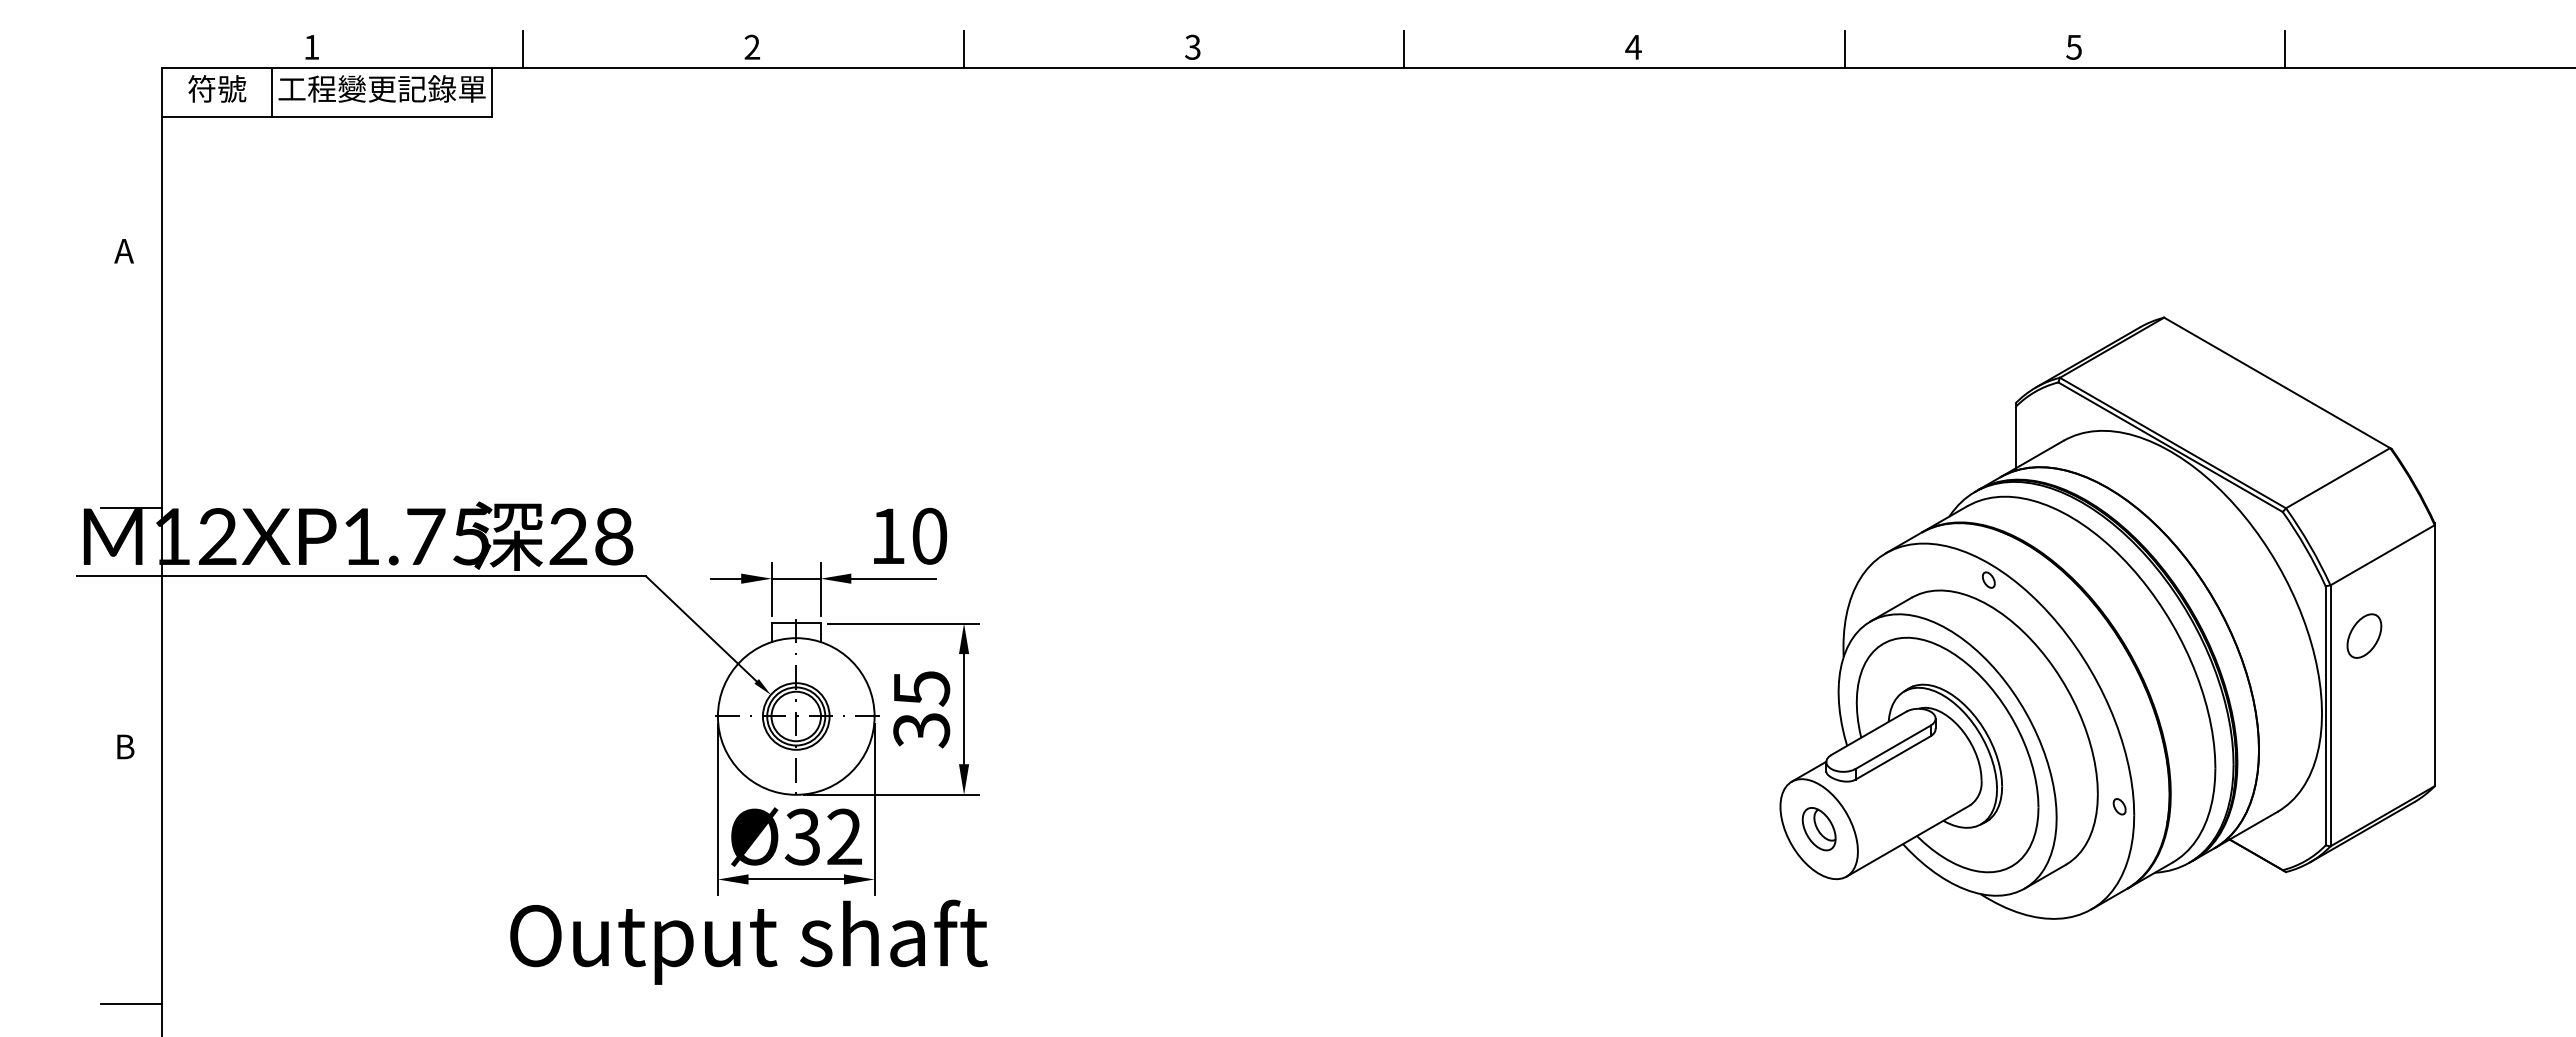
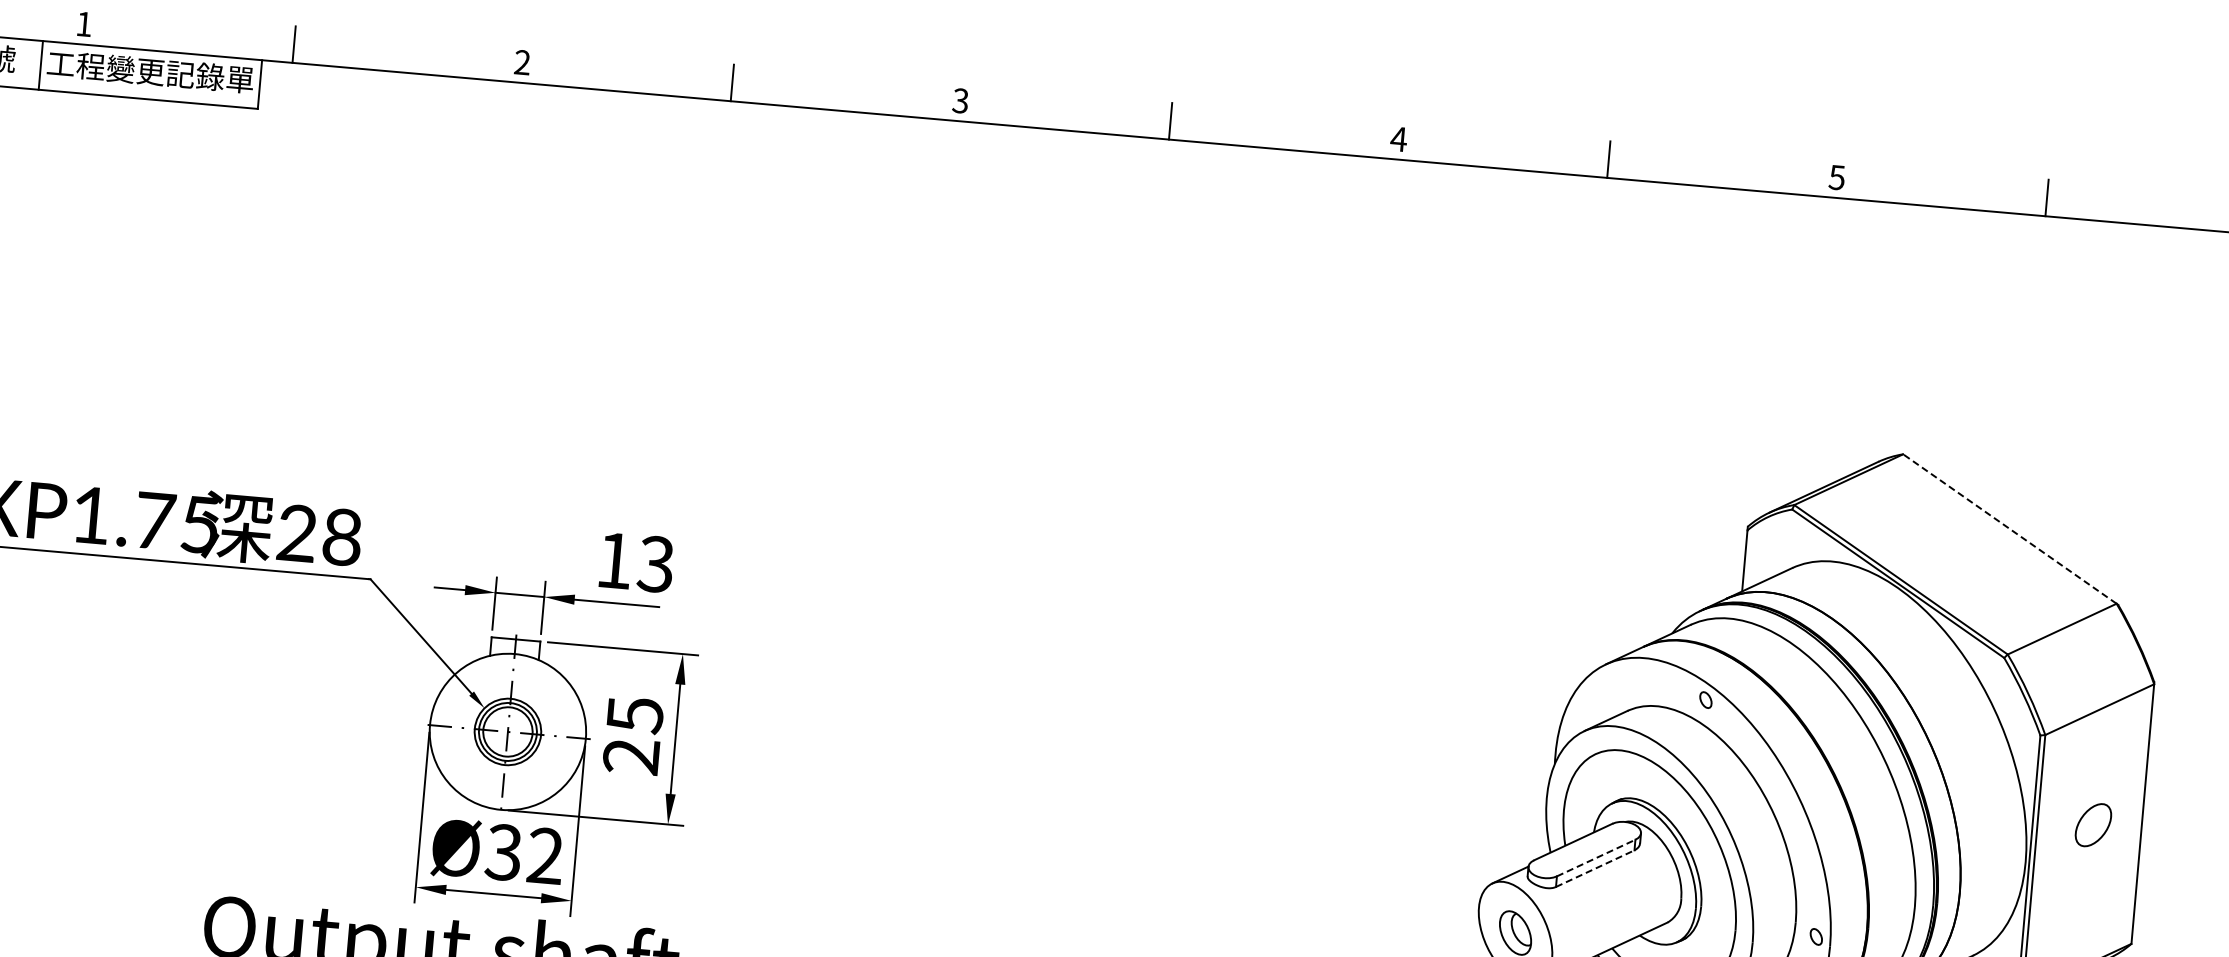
line: (2276, 382) -> (2009, 528), solid -> dashed
text: (929, 535) -> (656, 563), 10 -> 13
part: (2364, 635) -> (2093, 824), moved
text: (921, 730) -> (631, 756), 35 -> 25
line: (1893, 747) -> (1596, 858), solid -> dashed
line: (1893, 757) -> (1595, 868), solid -> dashed

